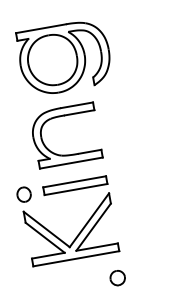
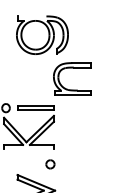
line: (40, 28) -> (31, 16), removed
part: (62, 117) -> (72, 68), moved
line: (75, 259) -> (28, 149), removed

